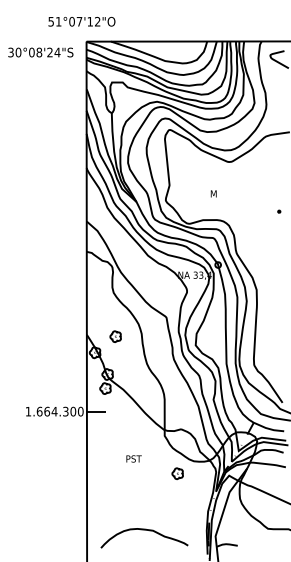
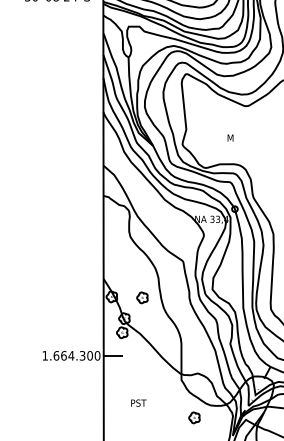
part: (115, 336) -> (142, 297), moved
text: (133, 458) -> (138, 402), moved

